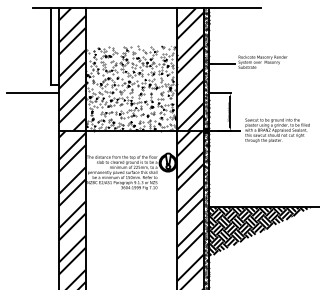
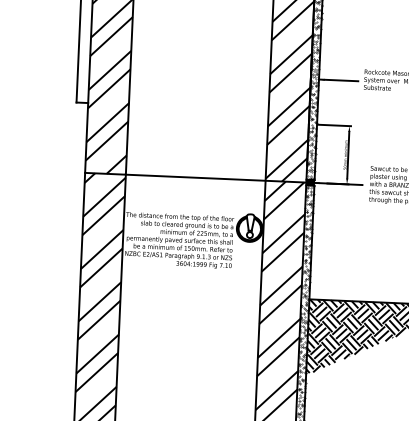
hatch: (130, 88) -> (197, 112), removed
line: (32, 93) -> (47, 113), removed

